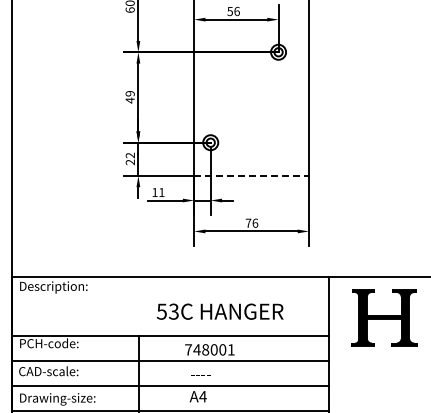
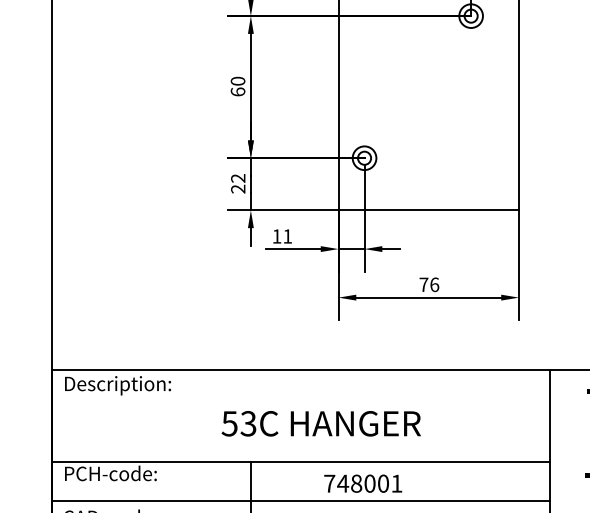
text: (129, 97) -> (236, 87), 49 -> 60
line: (252, 175) -> (430, 209), dashed -> solid
text: (219, 311) -> (320, 423), moved

